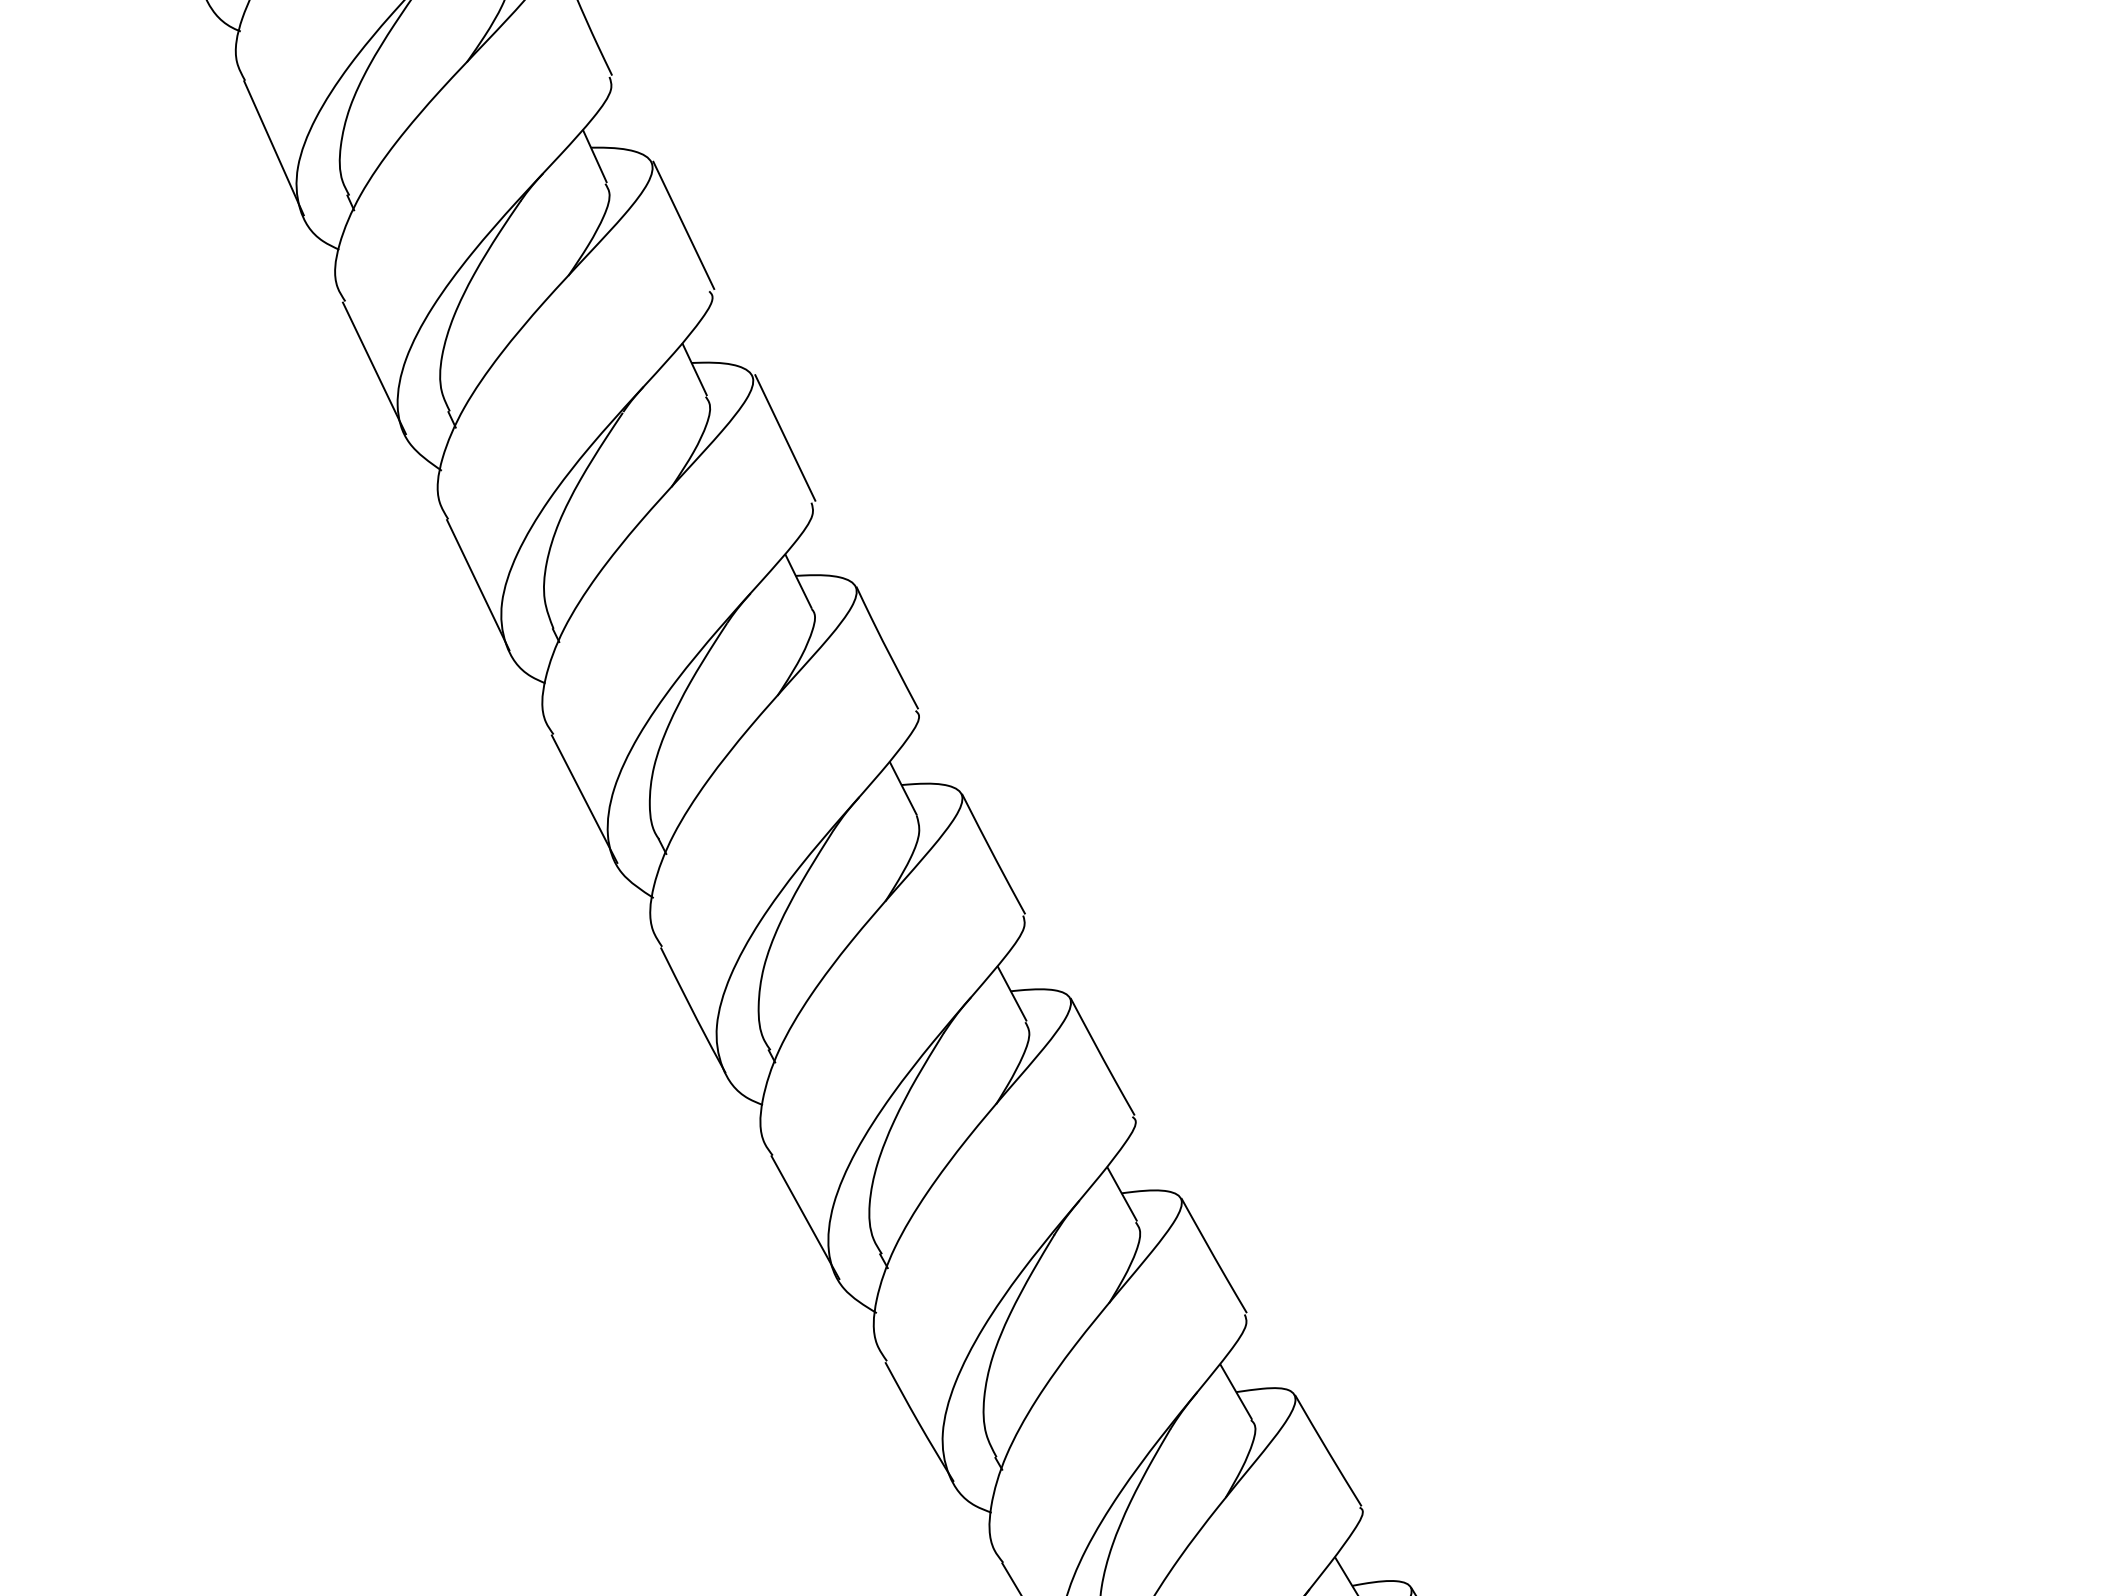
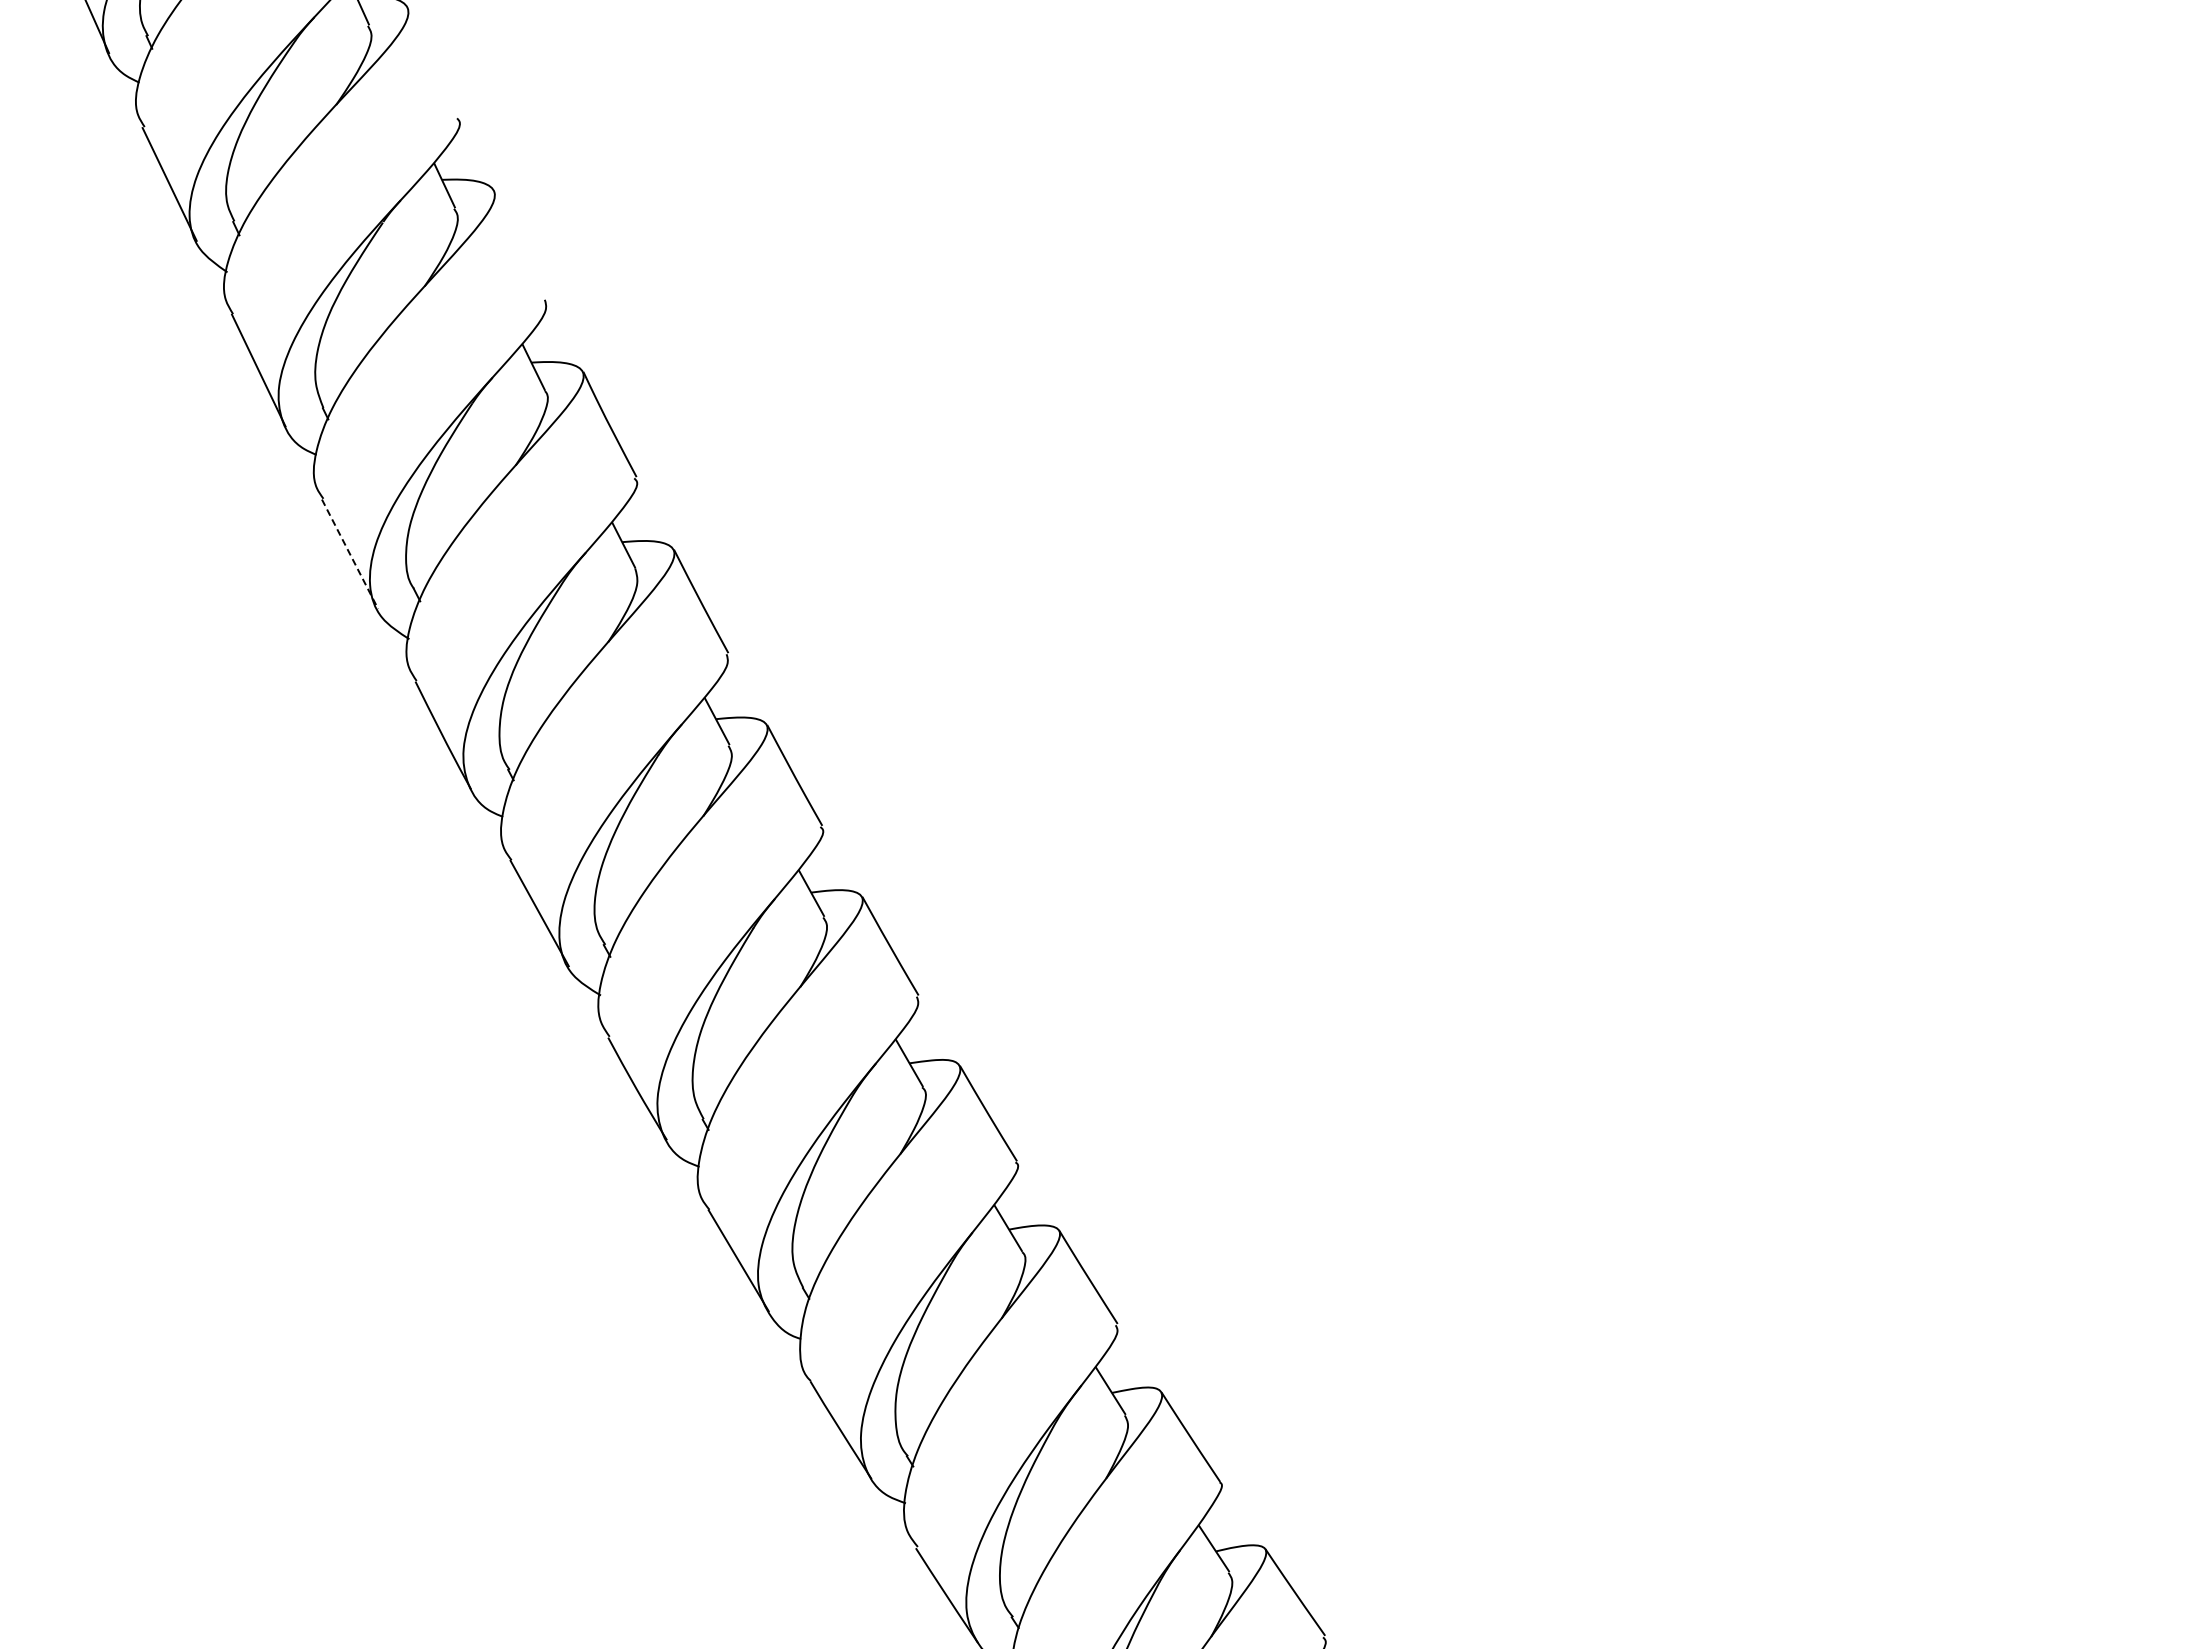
line: (684, 225) -> (435, 61), removed
line: (785, 438) -> (522, 244), removed
line: (585, 799) -> (350, 554), solid -> dashed

